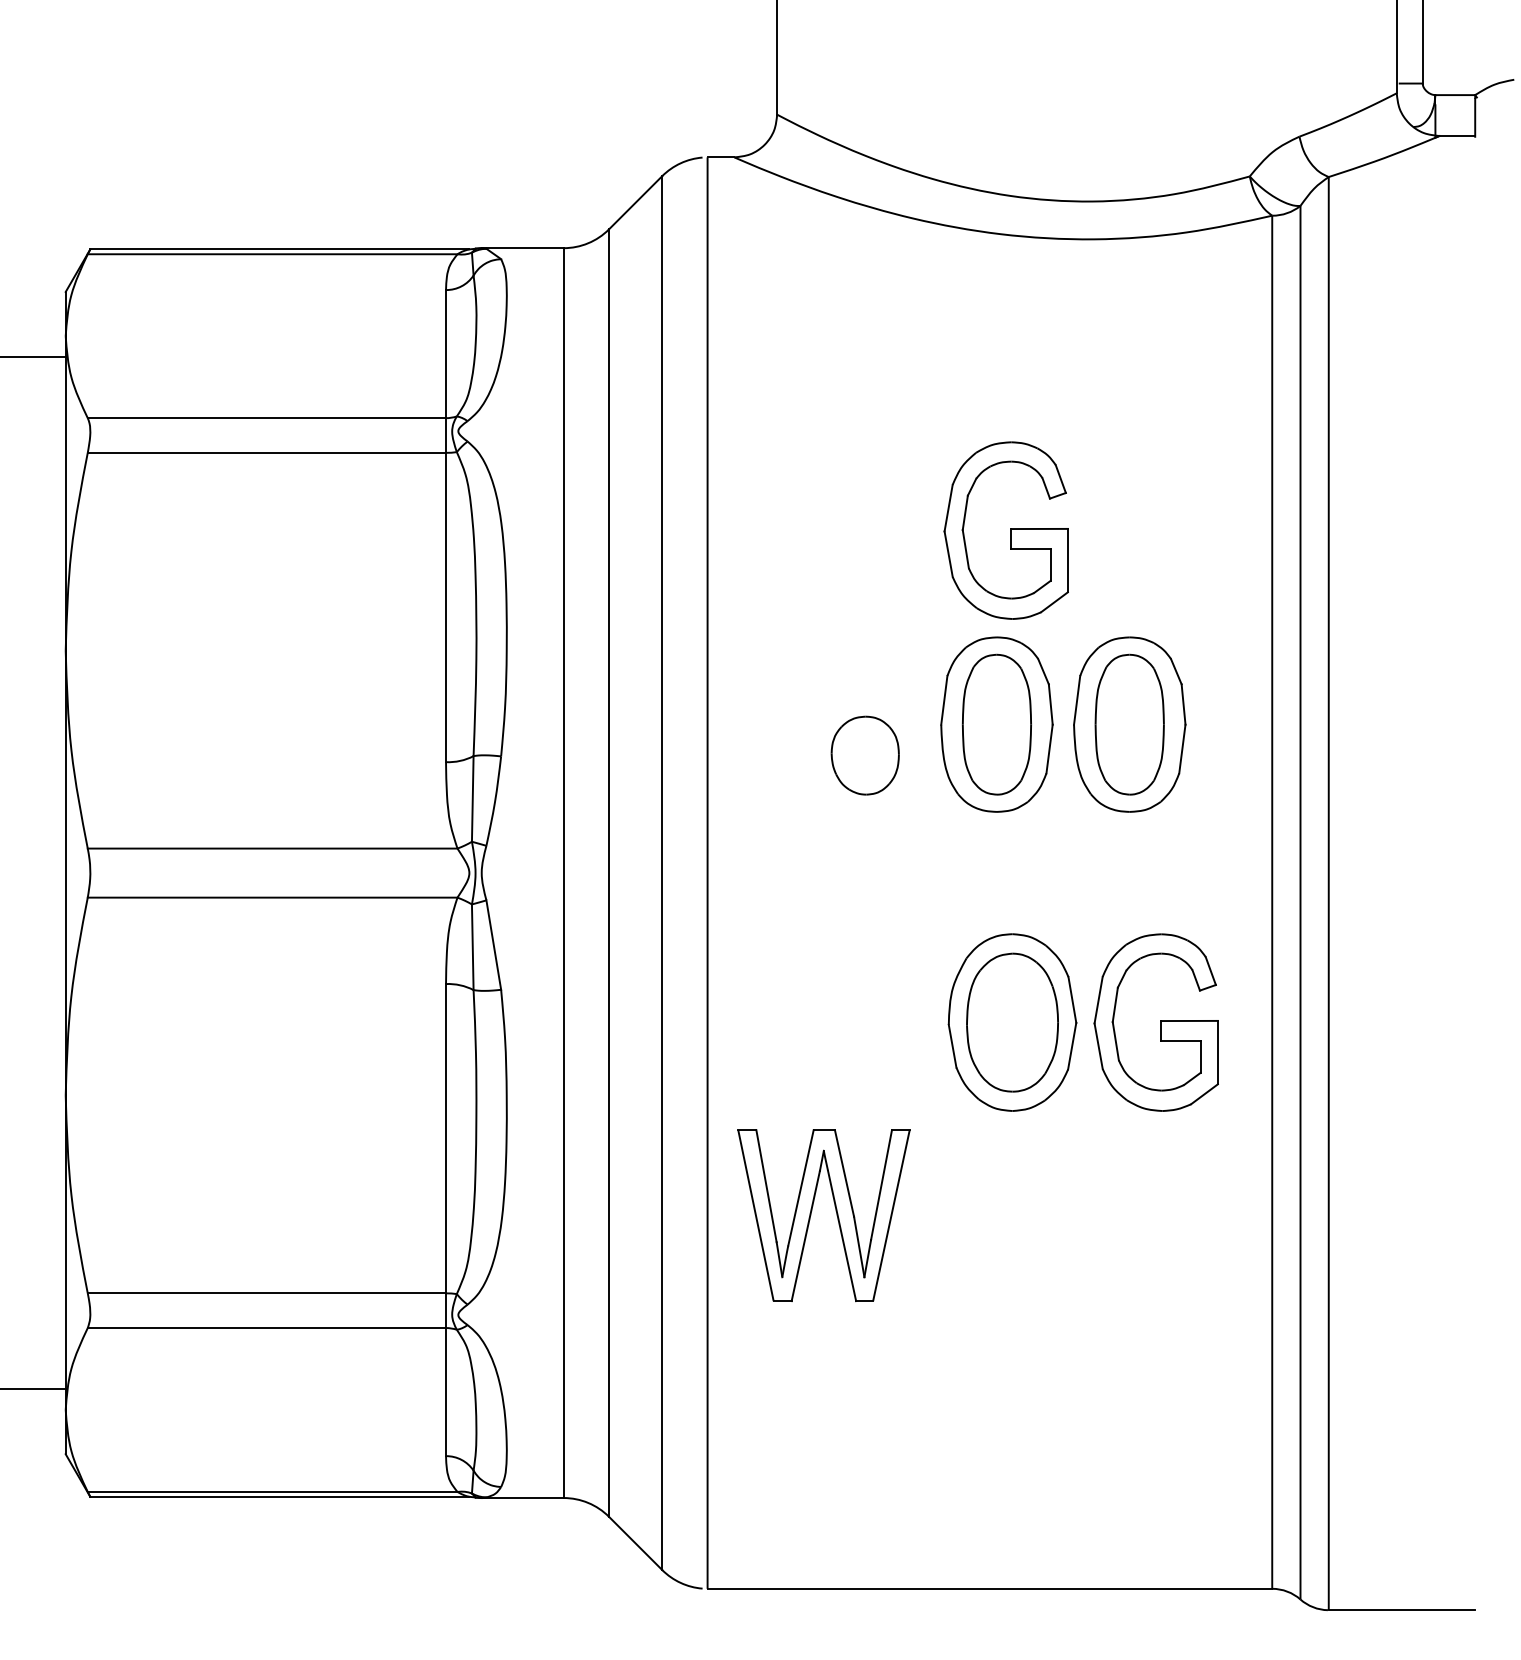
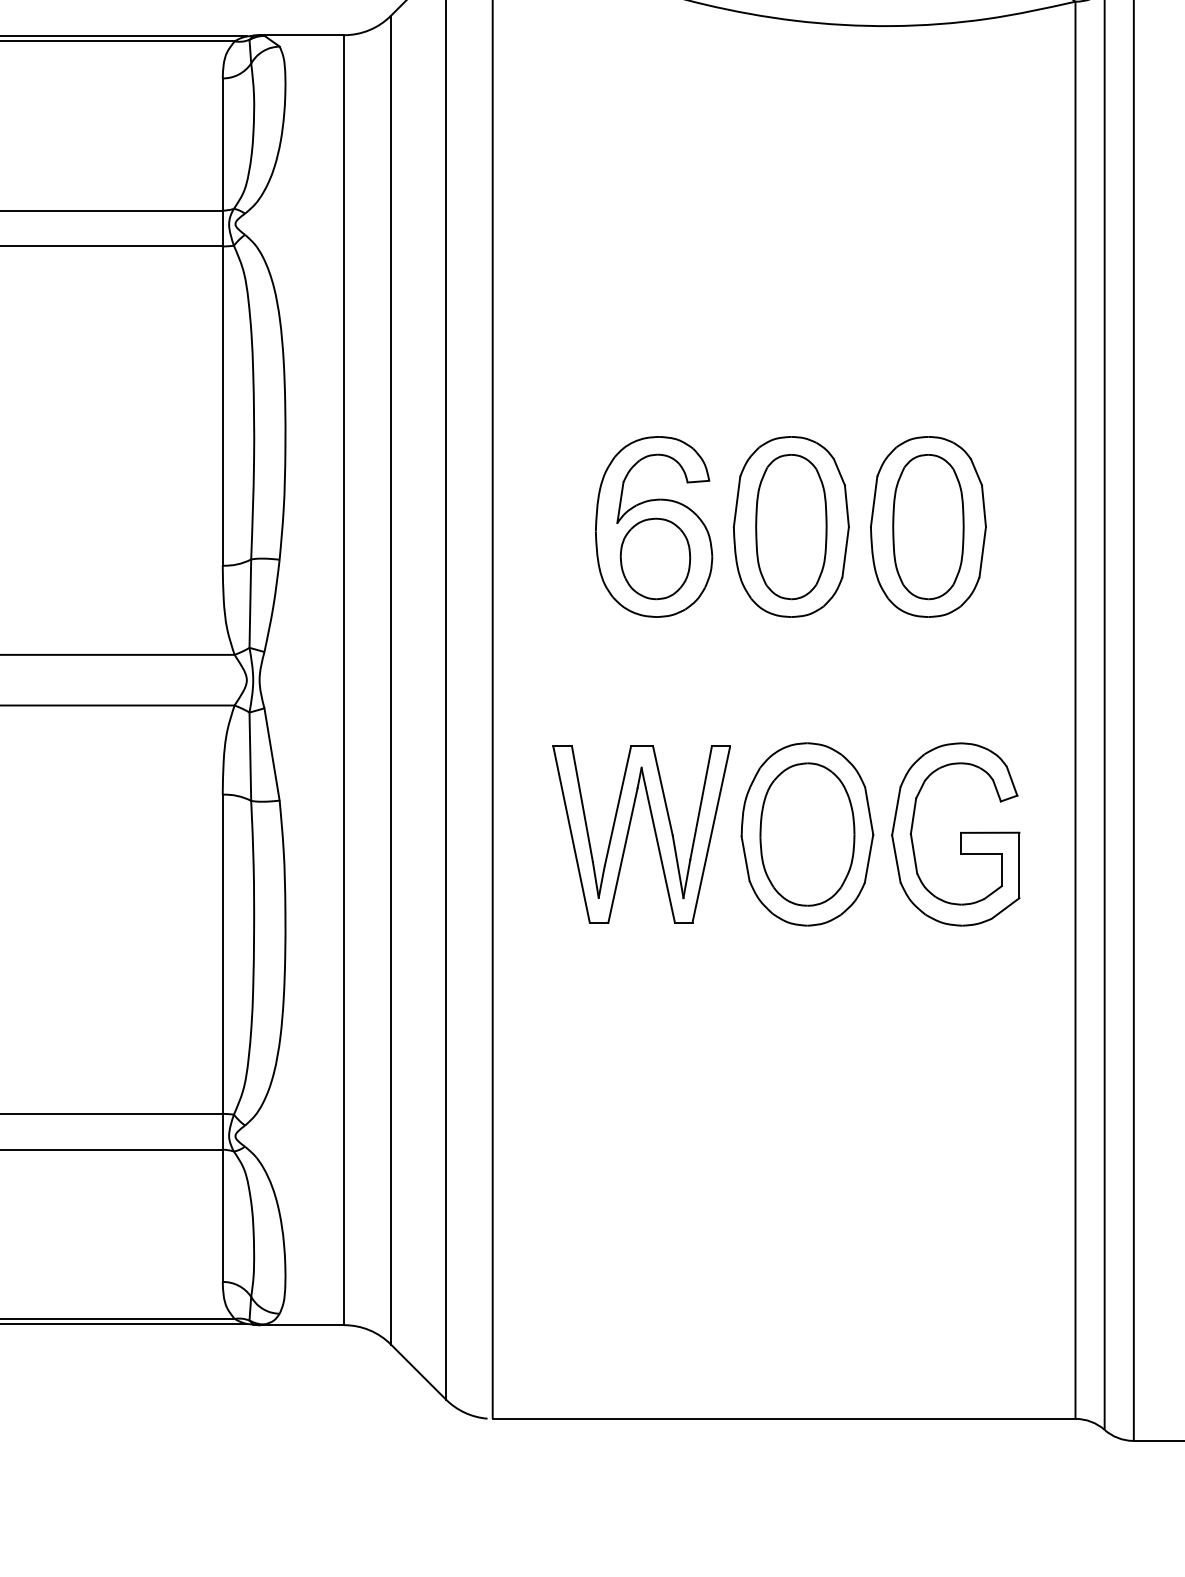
part: (1005, 530) -> (800, 326), removed
part: (863, 724) -> (653, 526), added
part: (812, 1211) -> (629, 830), moved

